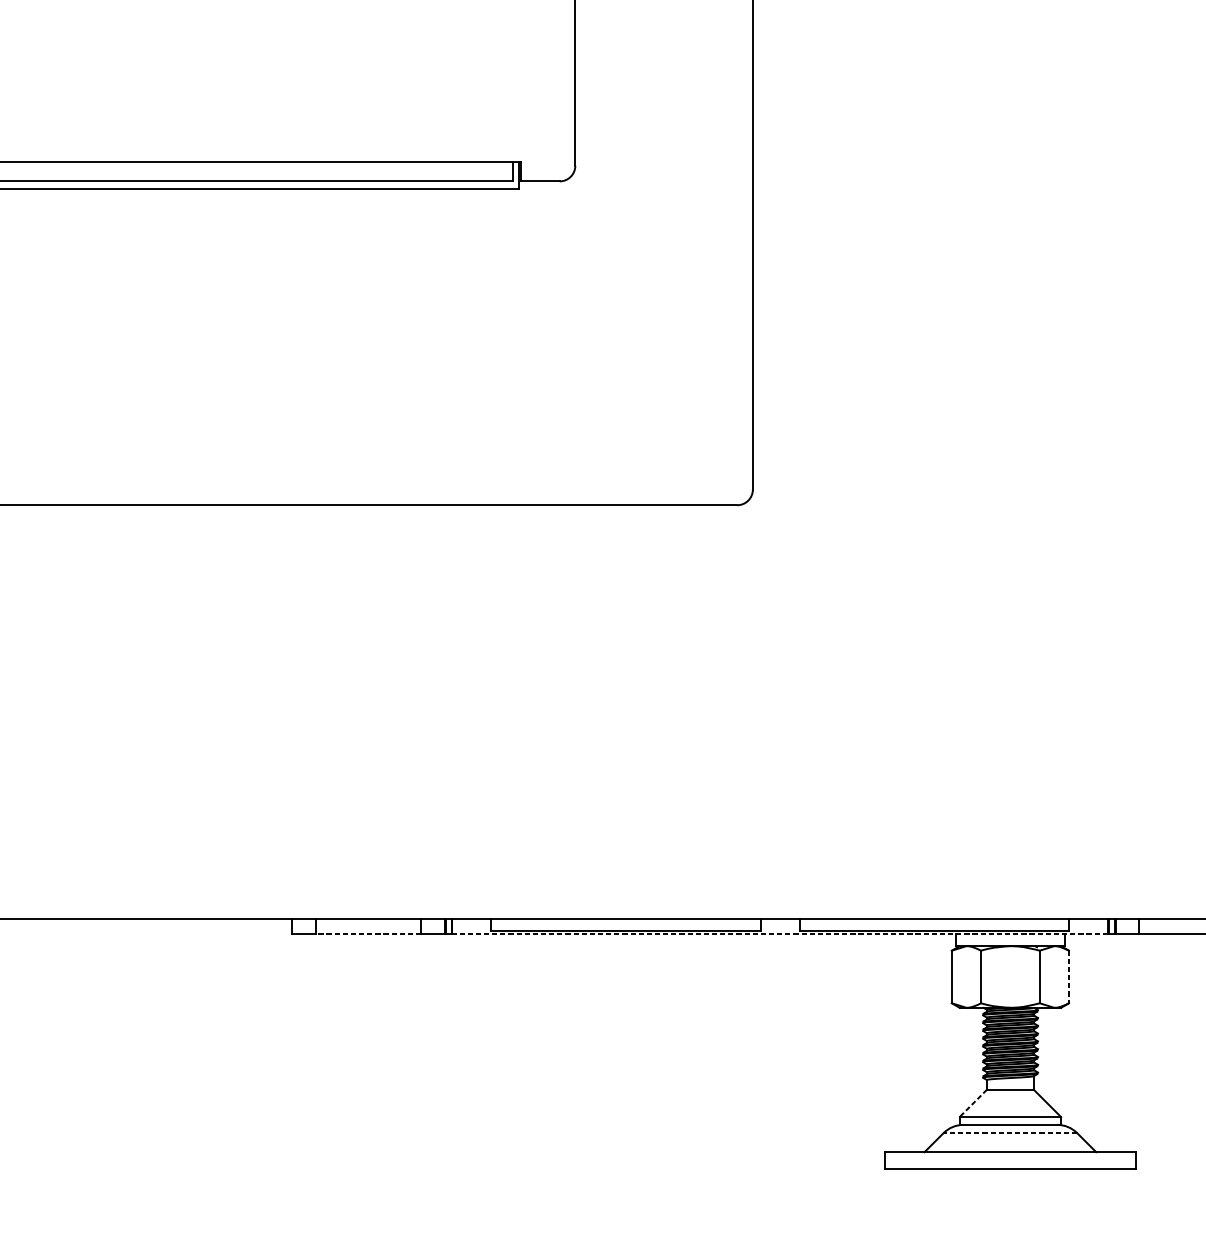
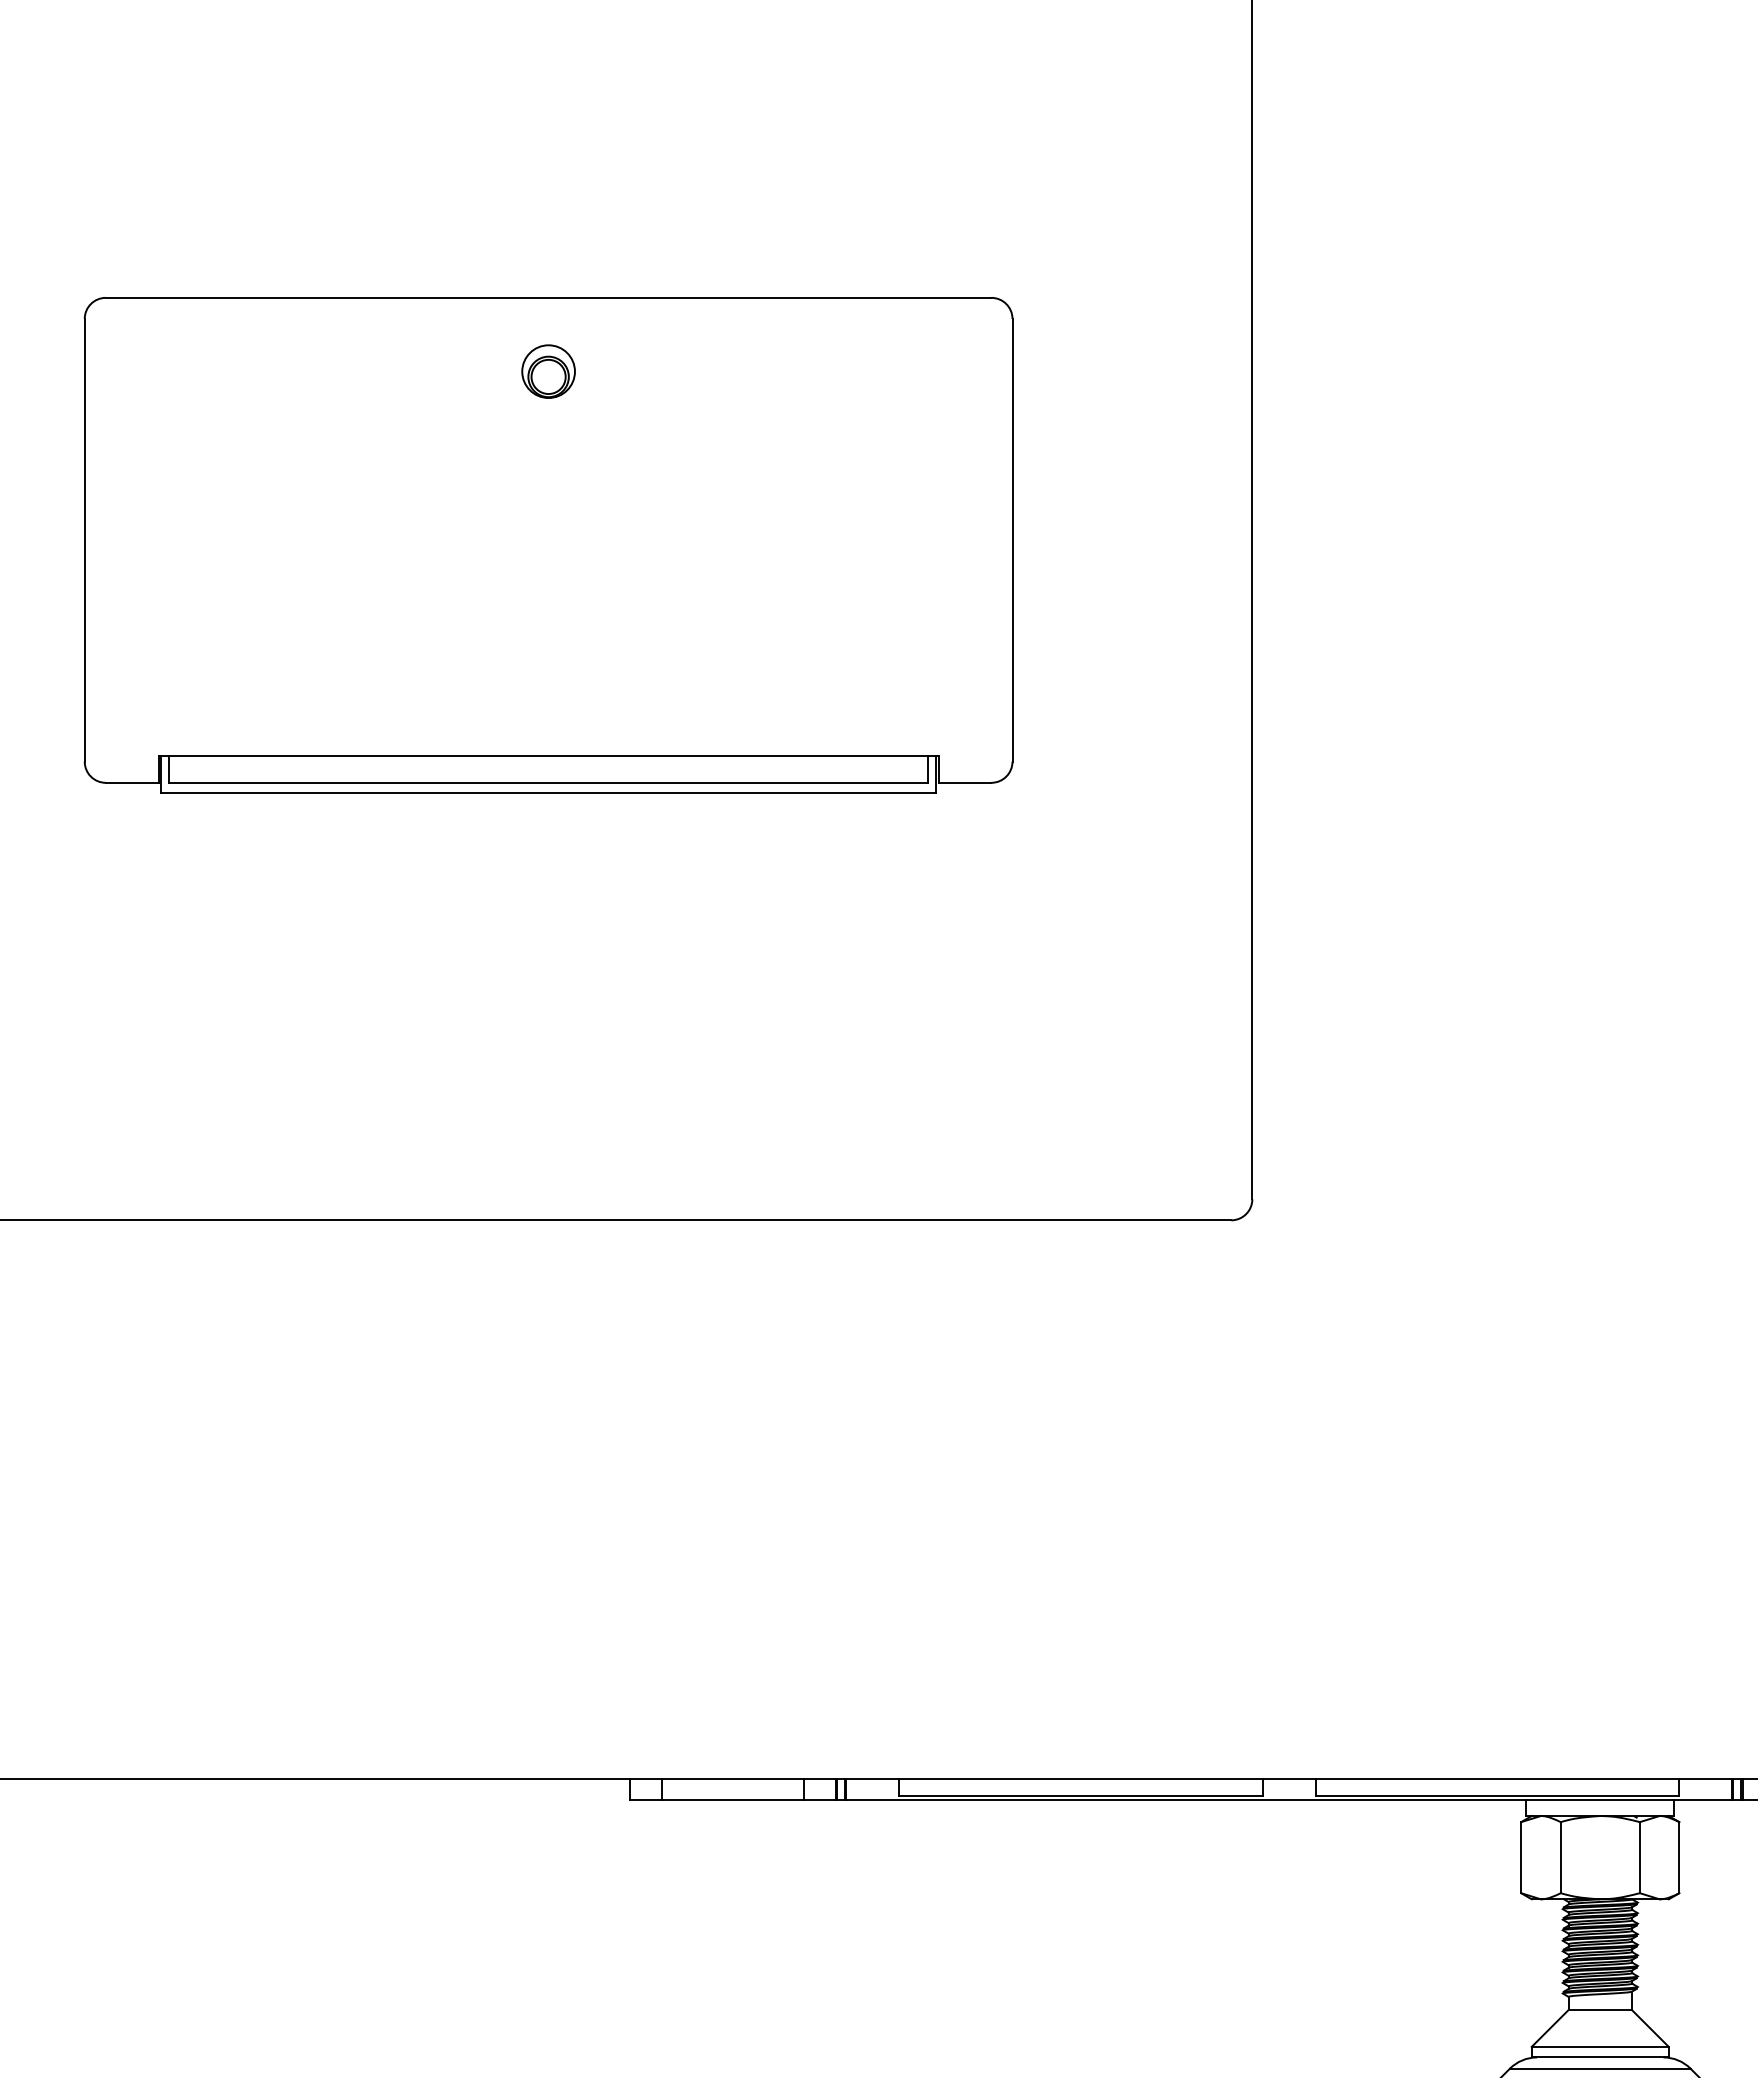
line: (368, 934) -> (732, 1800), dashed -> solid
line: (780, 934) -> (1289, 1800), dashed -> solid
line: (1069, 976) -> (1679, 1857), dashed -> solid
line: (972, 1103) -> (1549, 2028), dashed -> solid
line: (1009, 1133) -> (1599, 2068), dashed -> solid

